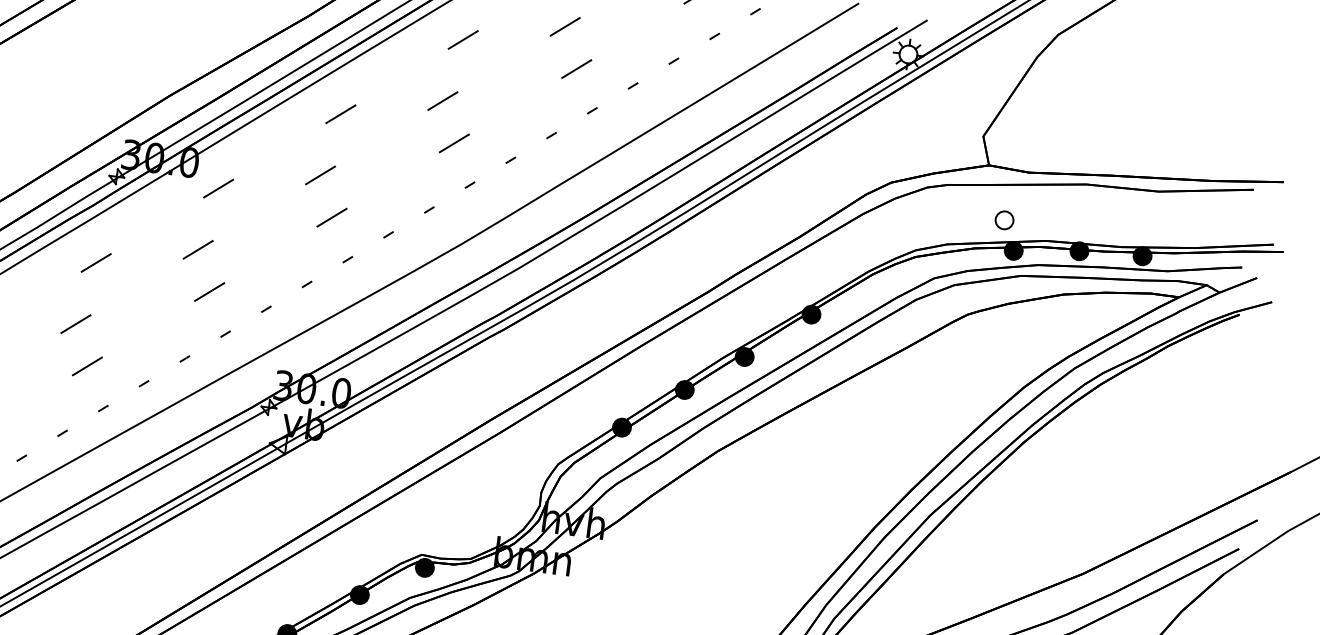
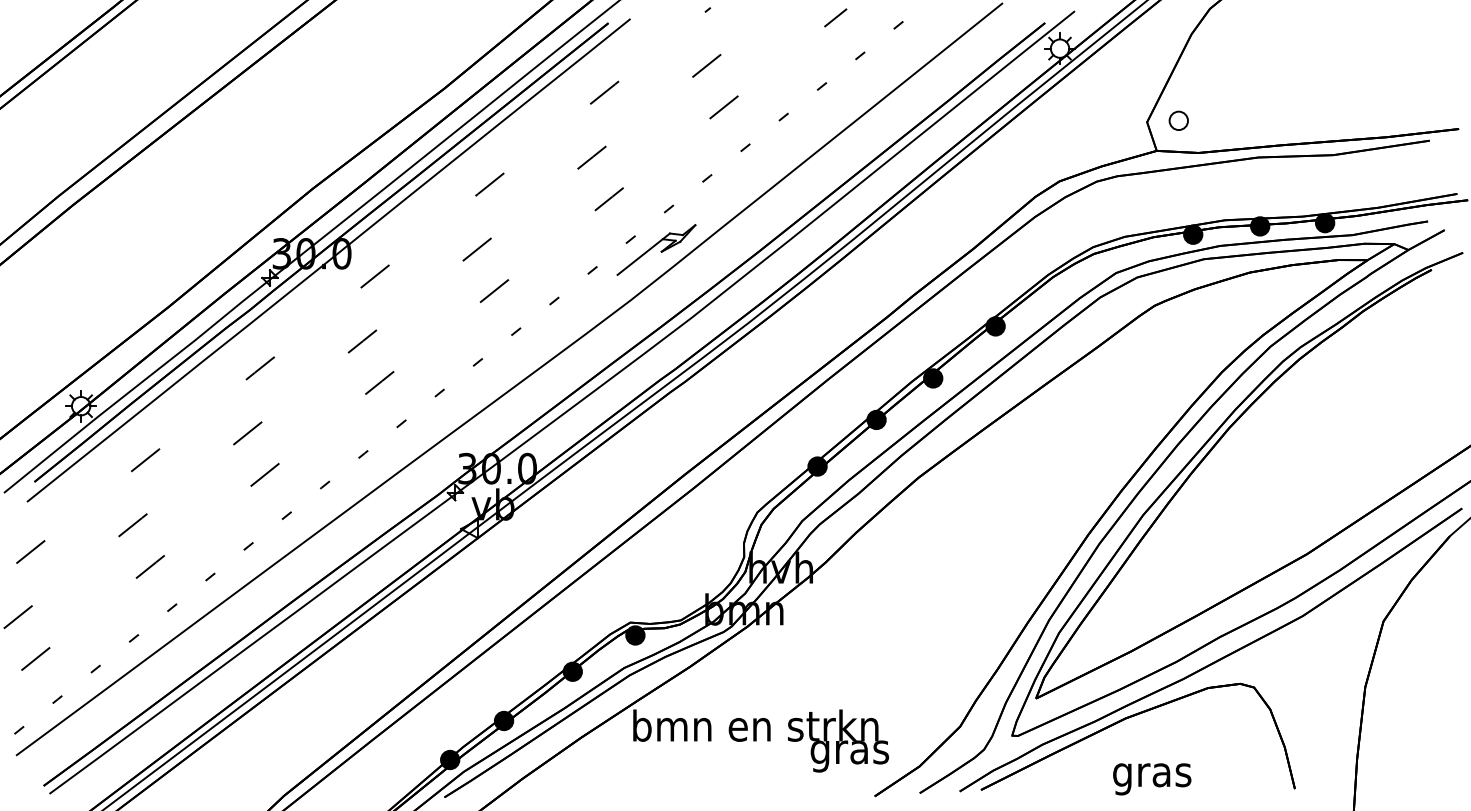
part: (493, 197) -> (656, 249), added
part: (1004, 219) -> (1178, 120), moved

